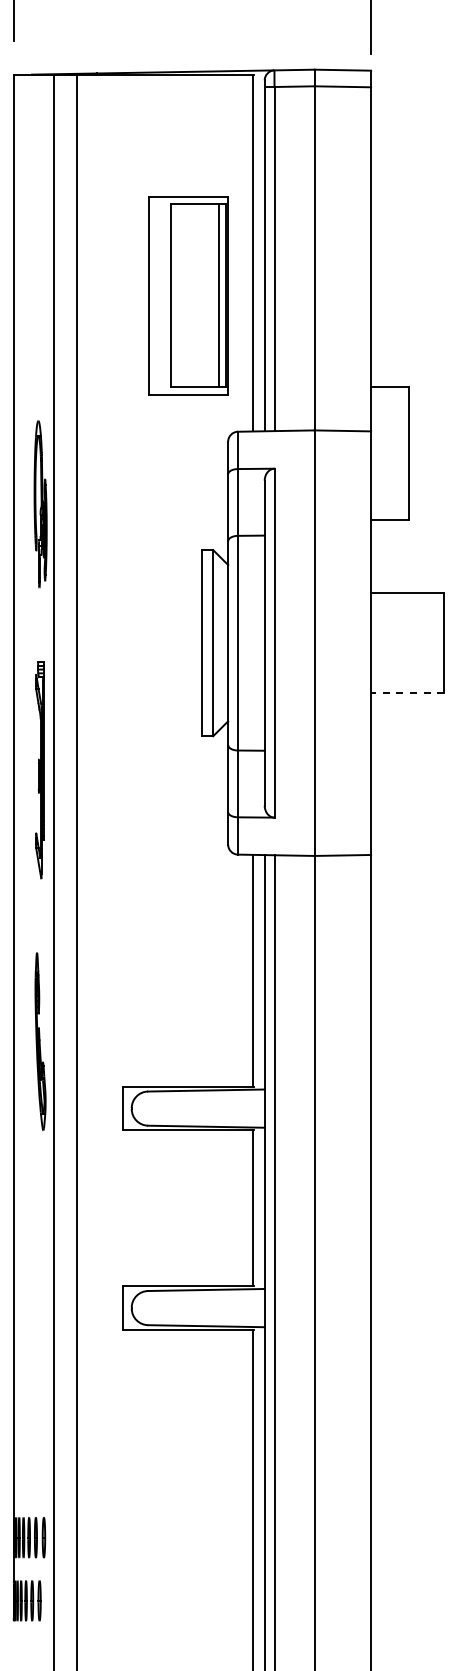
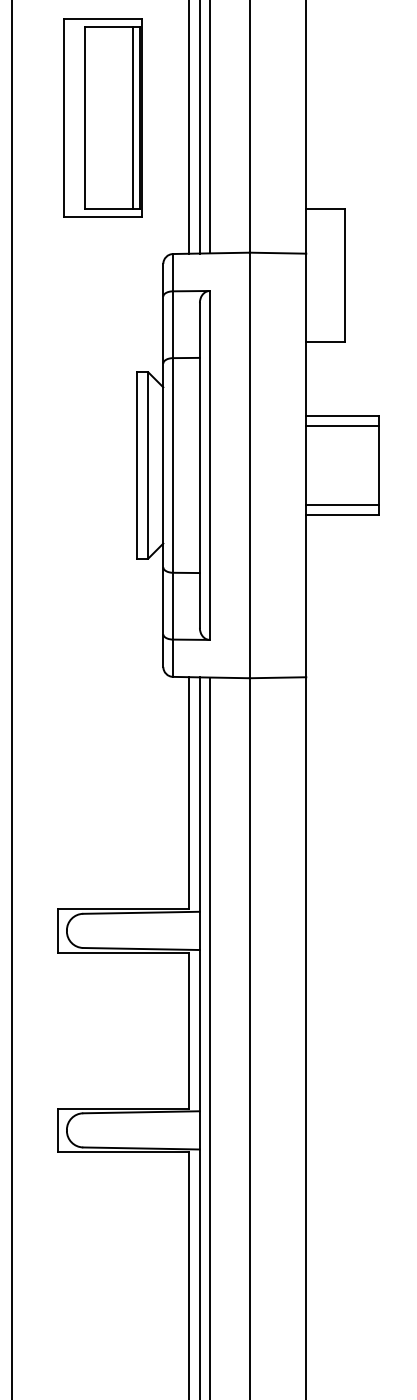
part: (188, 295) -> (102, 117), moved
line: (407, 603) -> (342, 425), added
line: (407, 683) -> (342, 505), added
line: (407, 693) -> (342, 515), dashed -> solid

